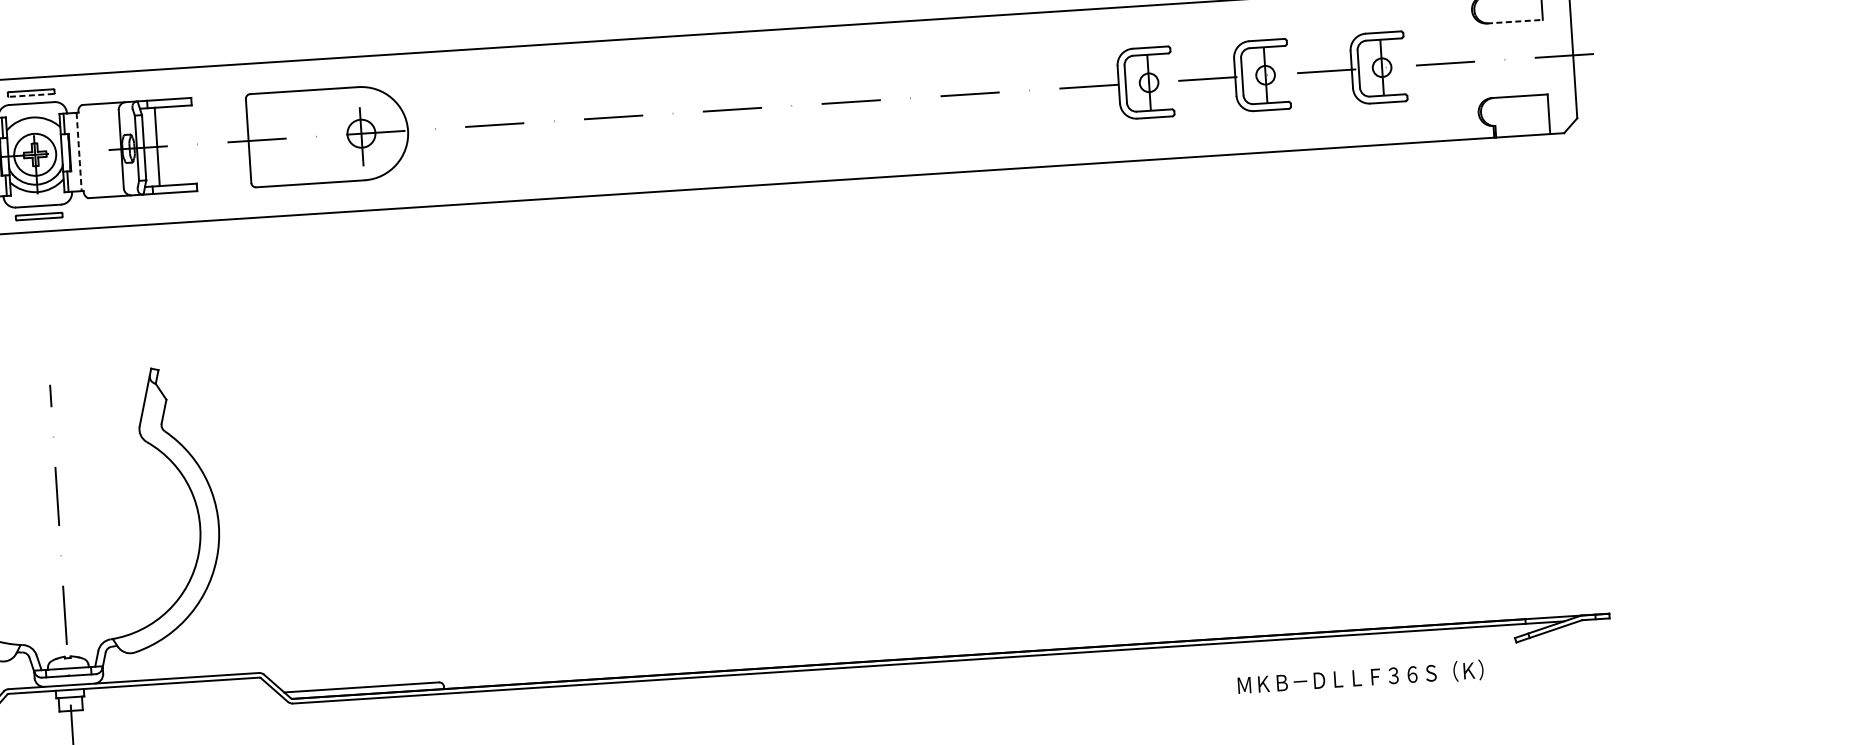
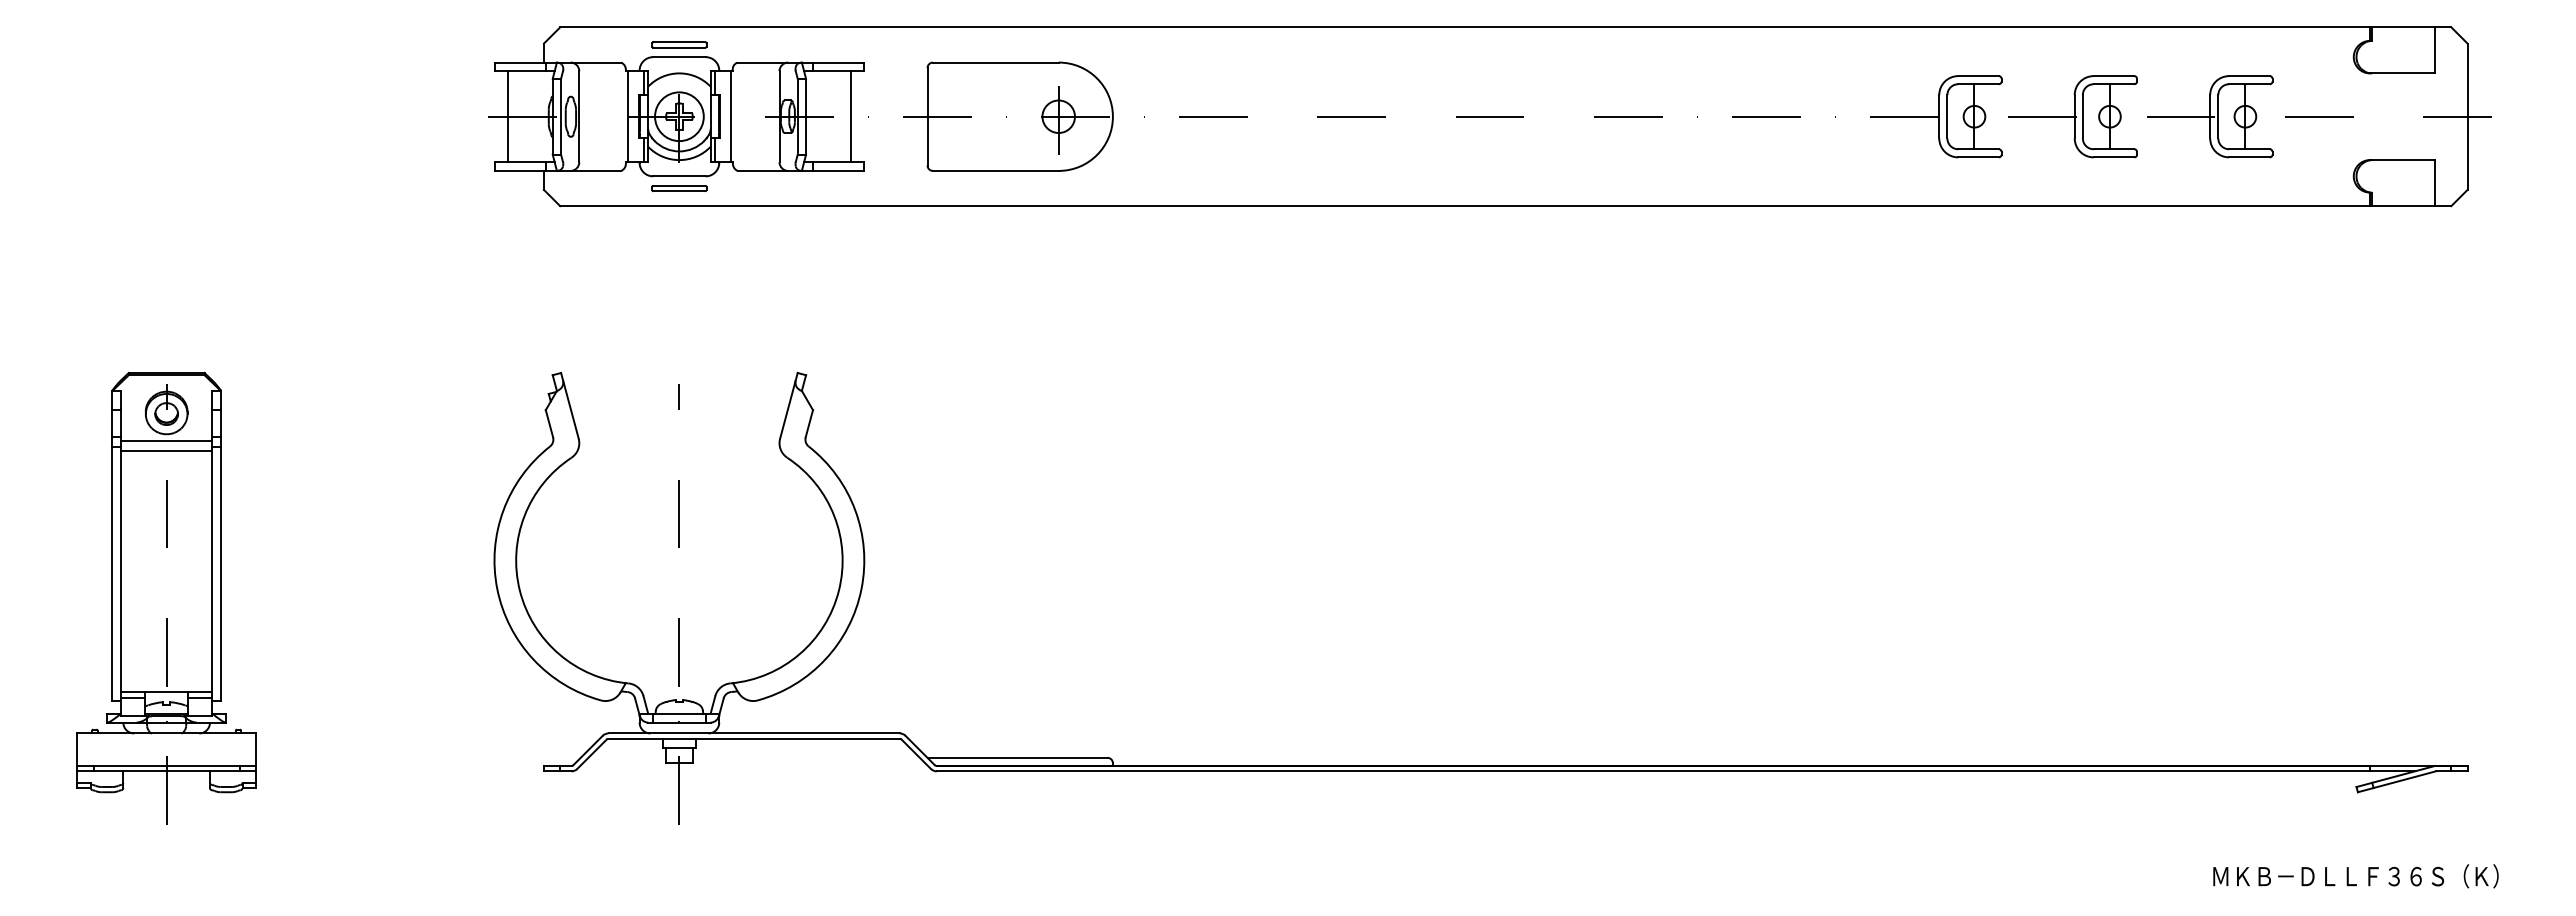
line: (1514, 21) -> (2402, 73), dashed -> solid
line: (30, 95) -> (678, 47), dashed -> solid
line: (157, 146) -> (851, 116), moved
line: (79, 151) -> (730, 116), dashed -> solid
text: (1360, 677) -> (2355, 876), moved

